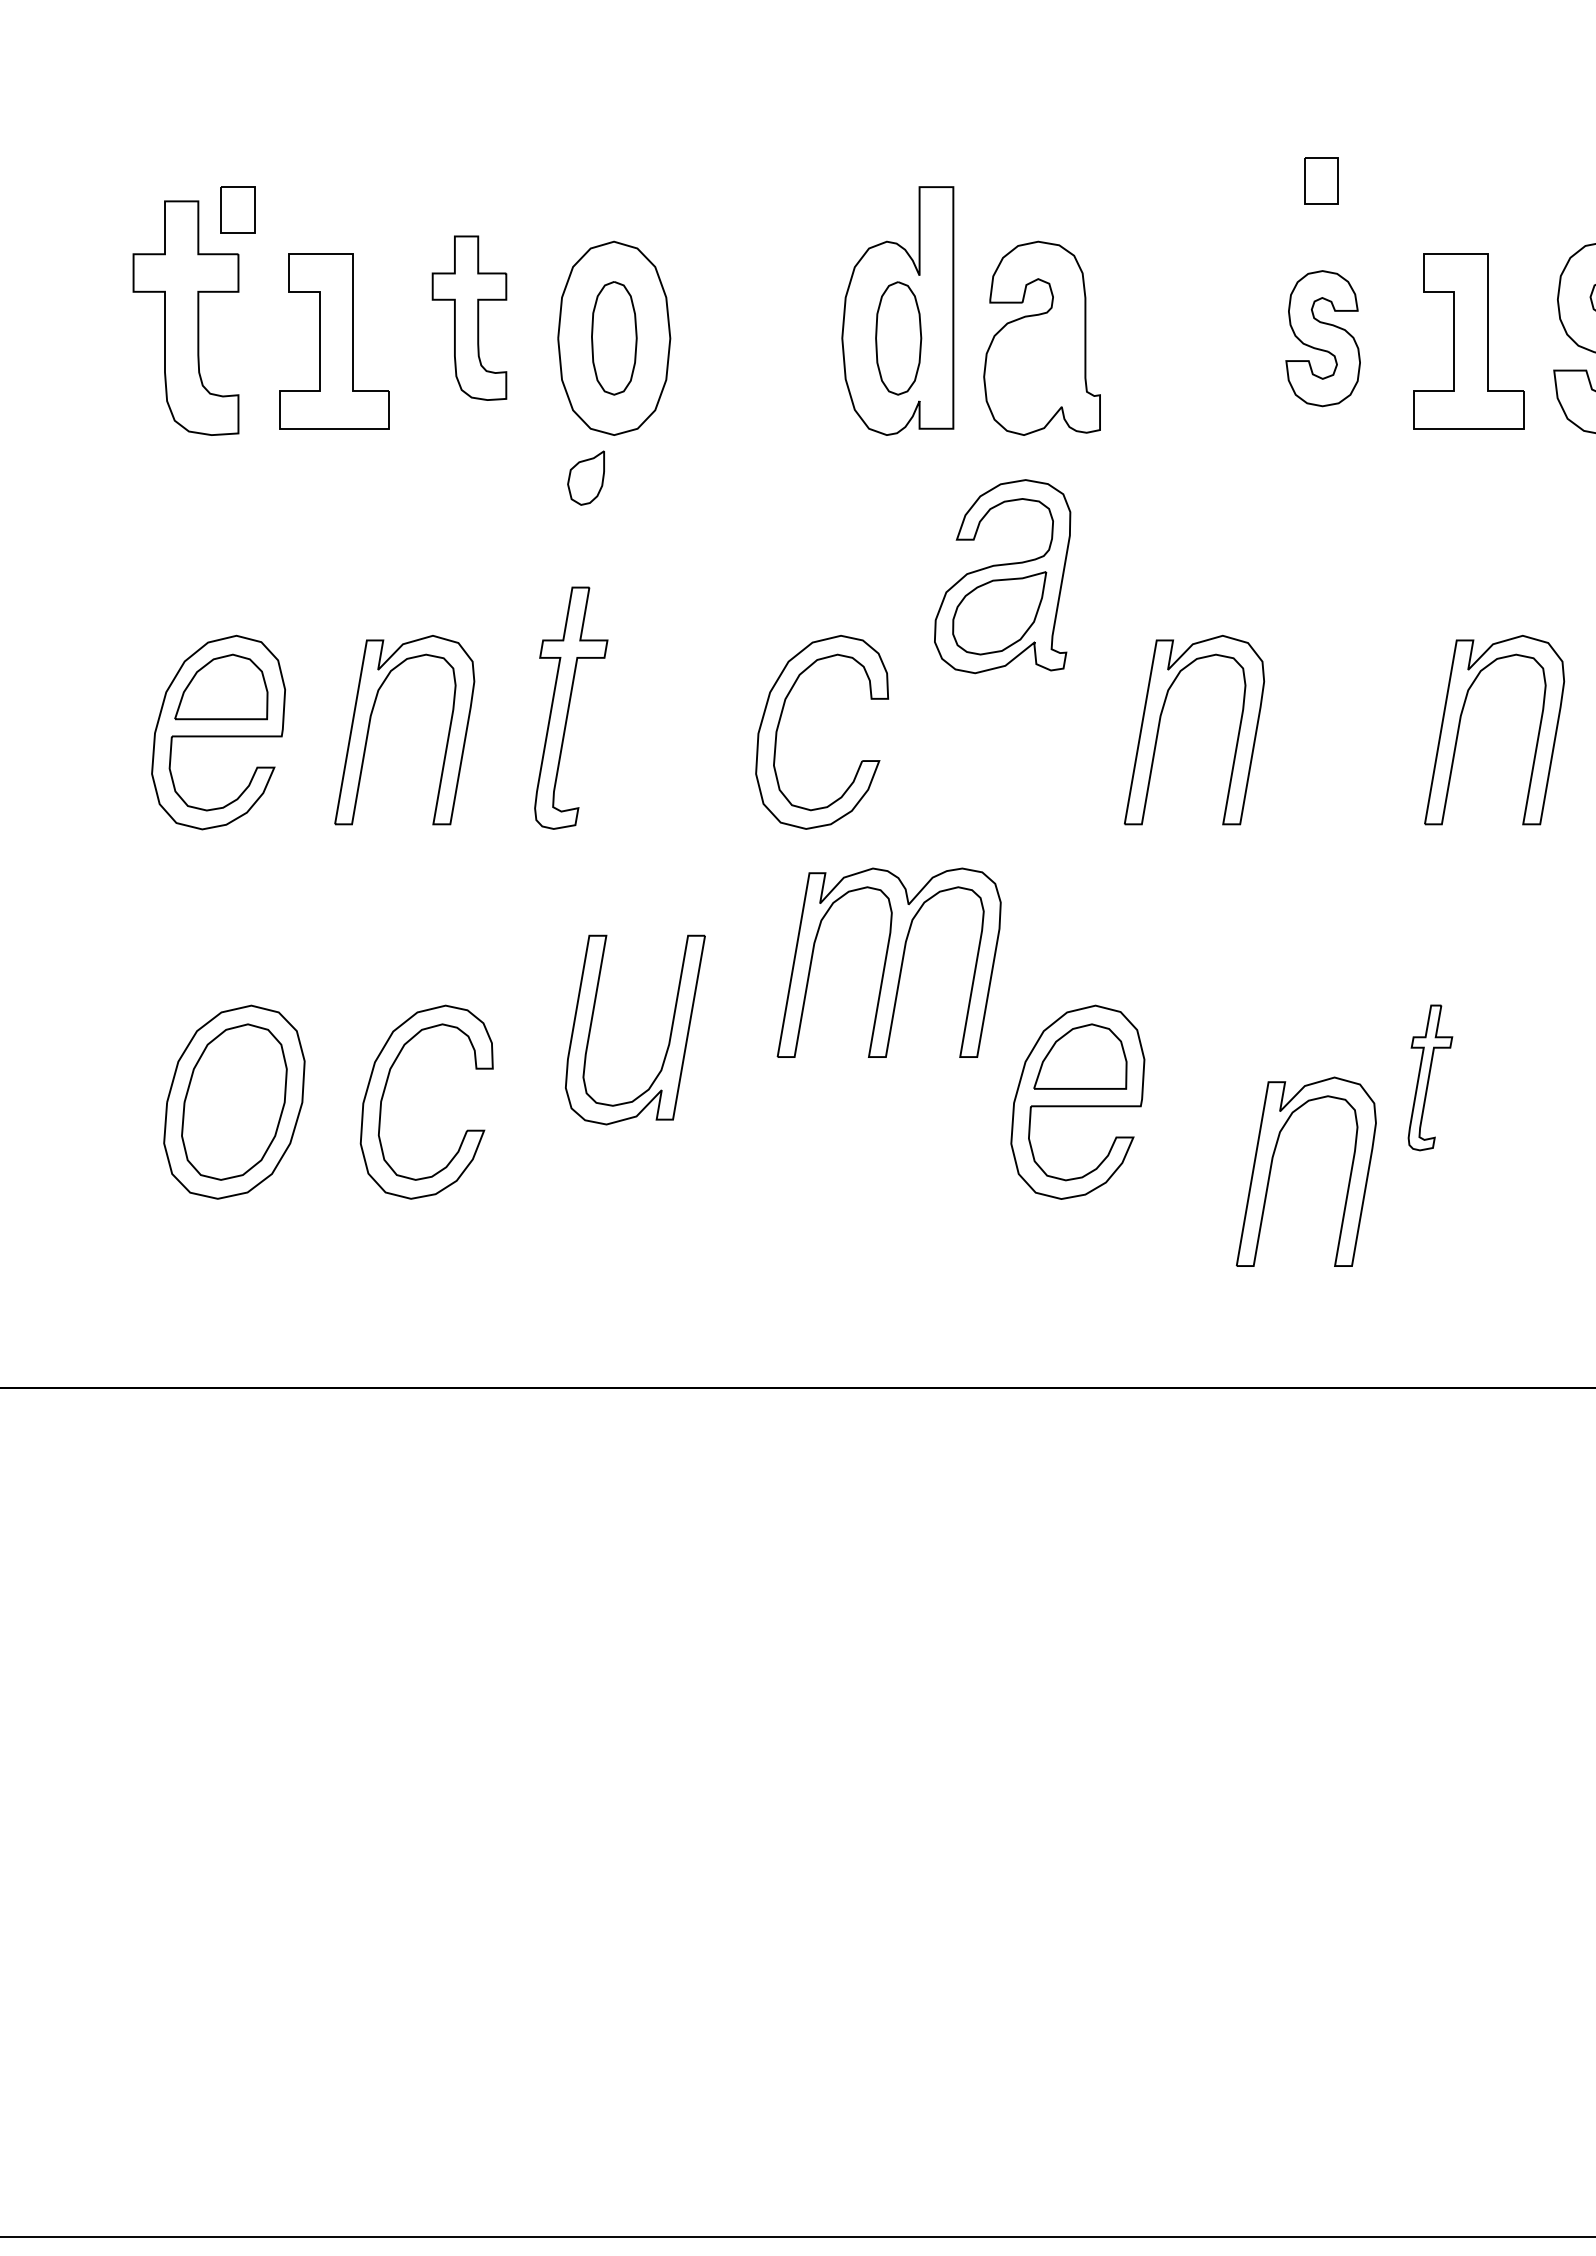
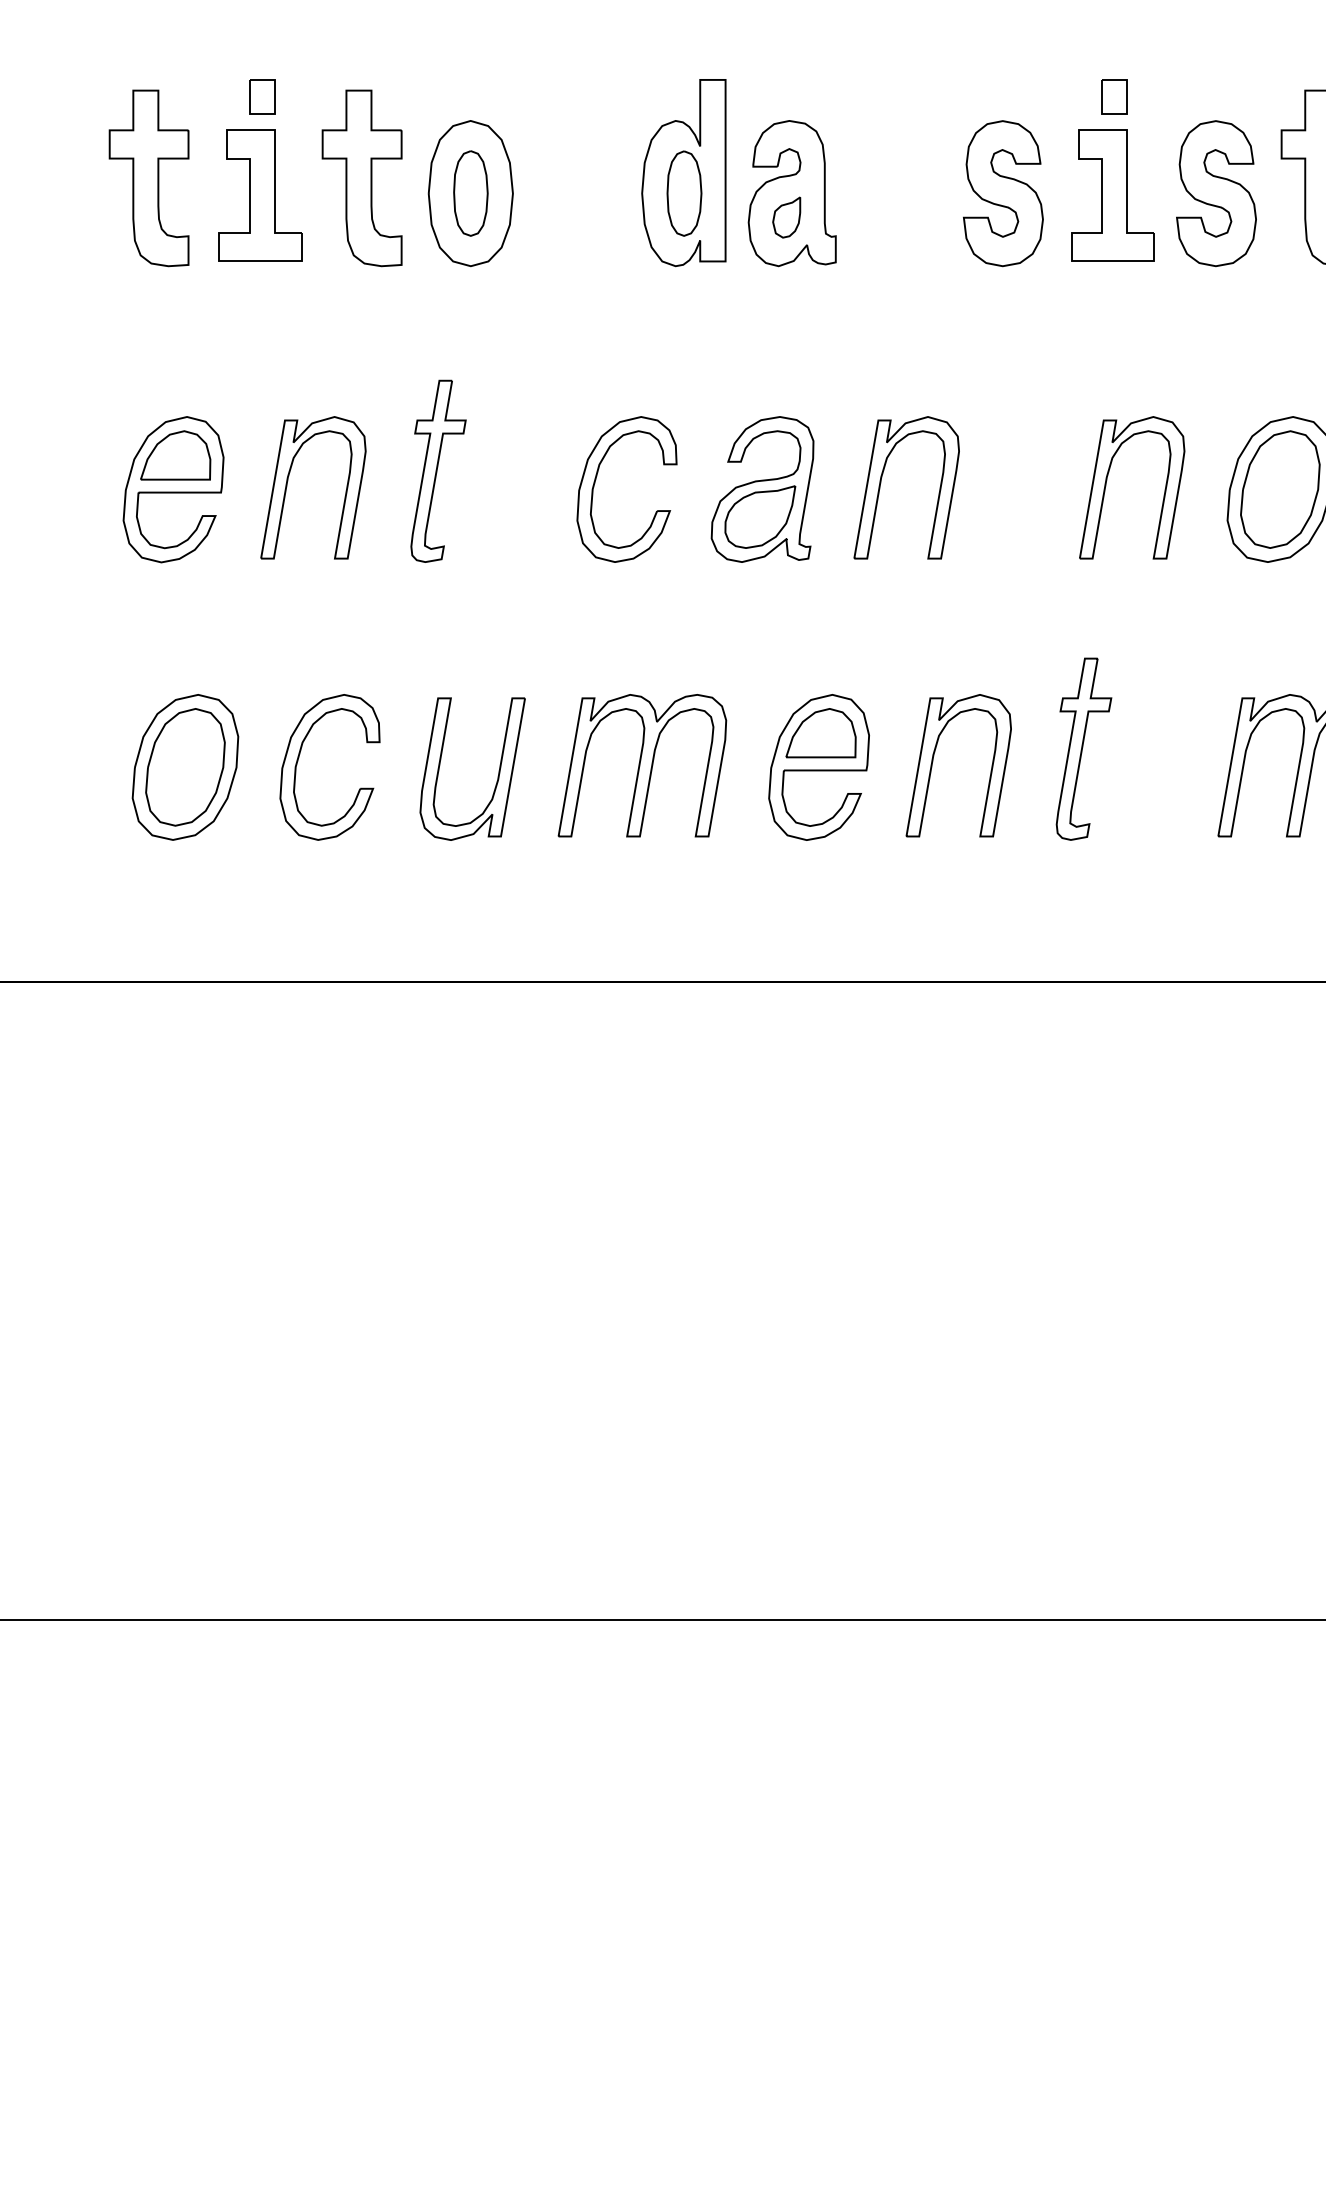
part: (1321, 179) -> (1114, 96), moved
part: (238, 209) -> (262, 96), moved
part: (468, 318) -> (361, 178), size x1.43
part: (1323, 338) -> (1003, 193), size x1.43
part: (585, 478) -> (786, 217), moved
part: (1002, 576) -> (762, 489), moved
part: (889, 962) -> (642, 765), moved
part: (669, 1031) -> (498, 770), moved
part: (1429, 1077) -> (1083, 748), size x1.67
part: (1272, 1166) -> (933, 761), moved

